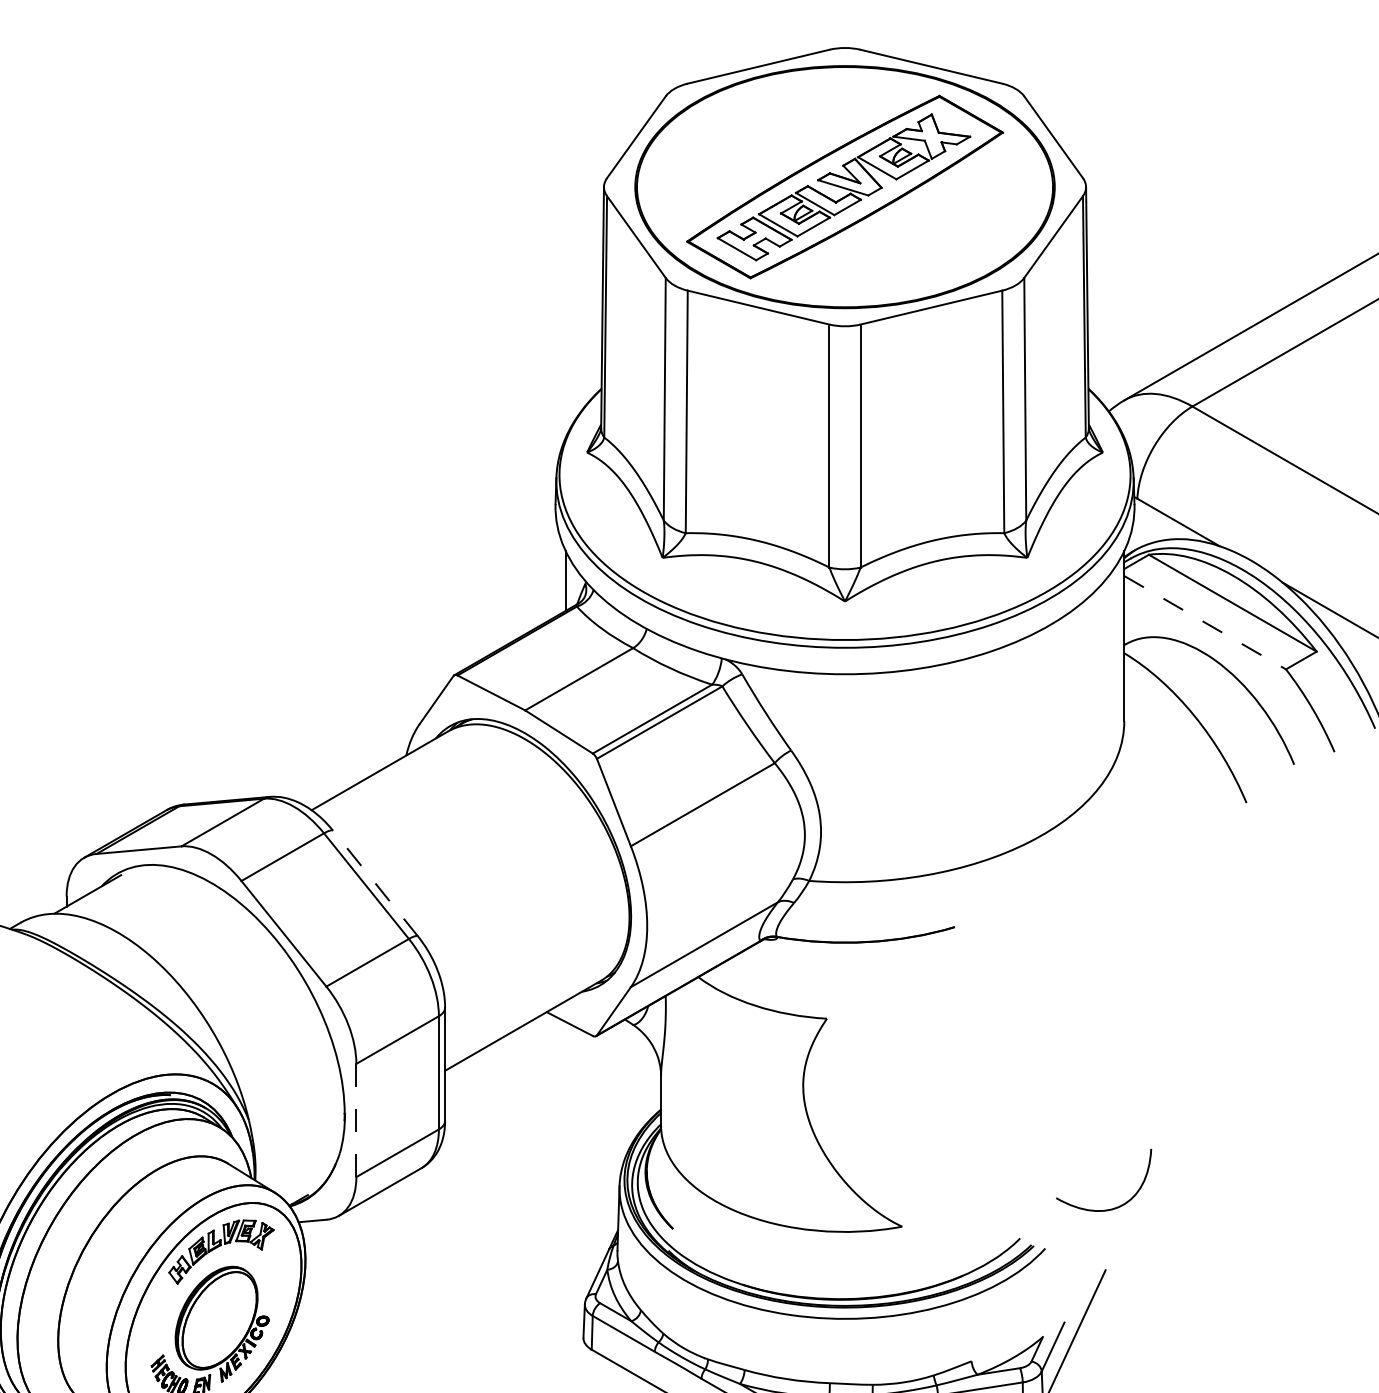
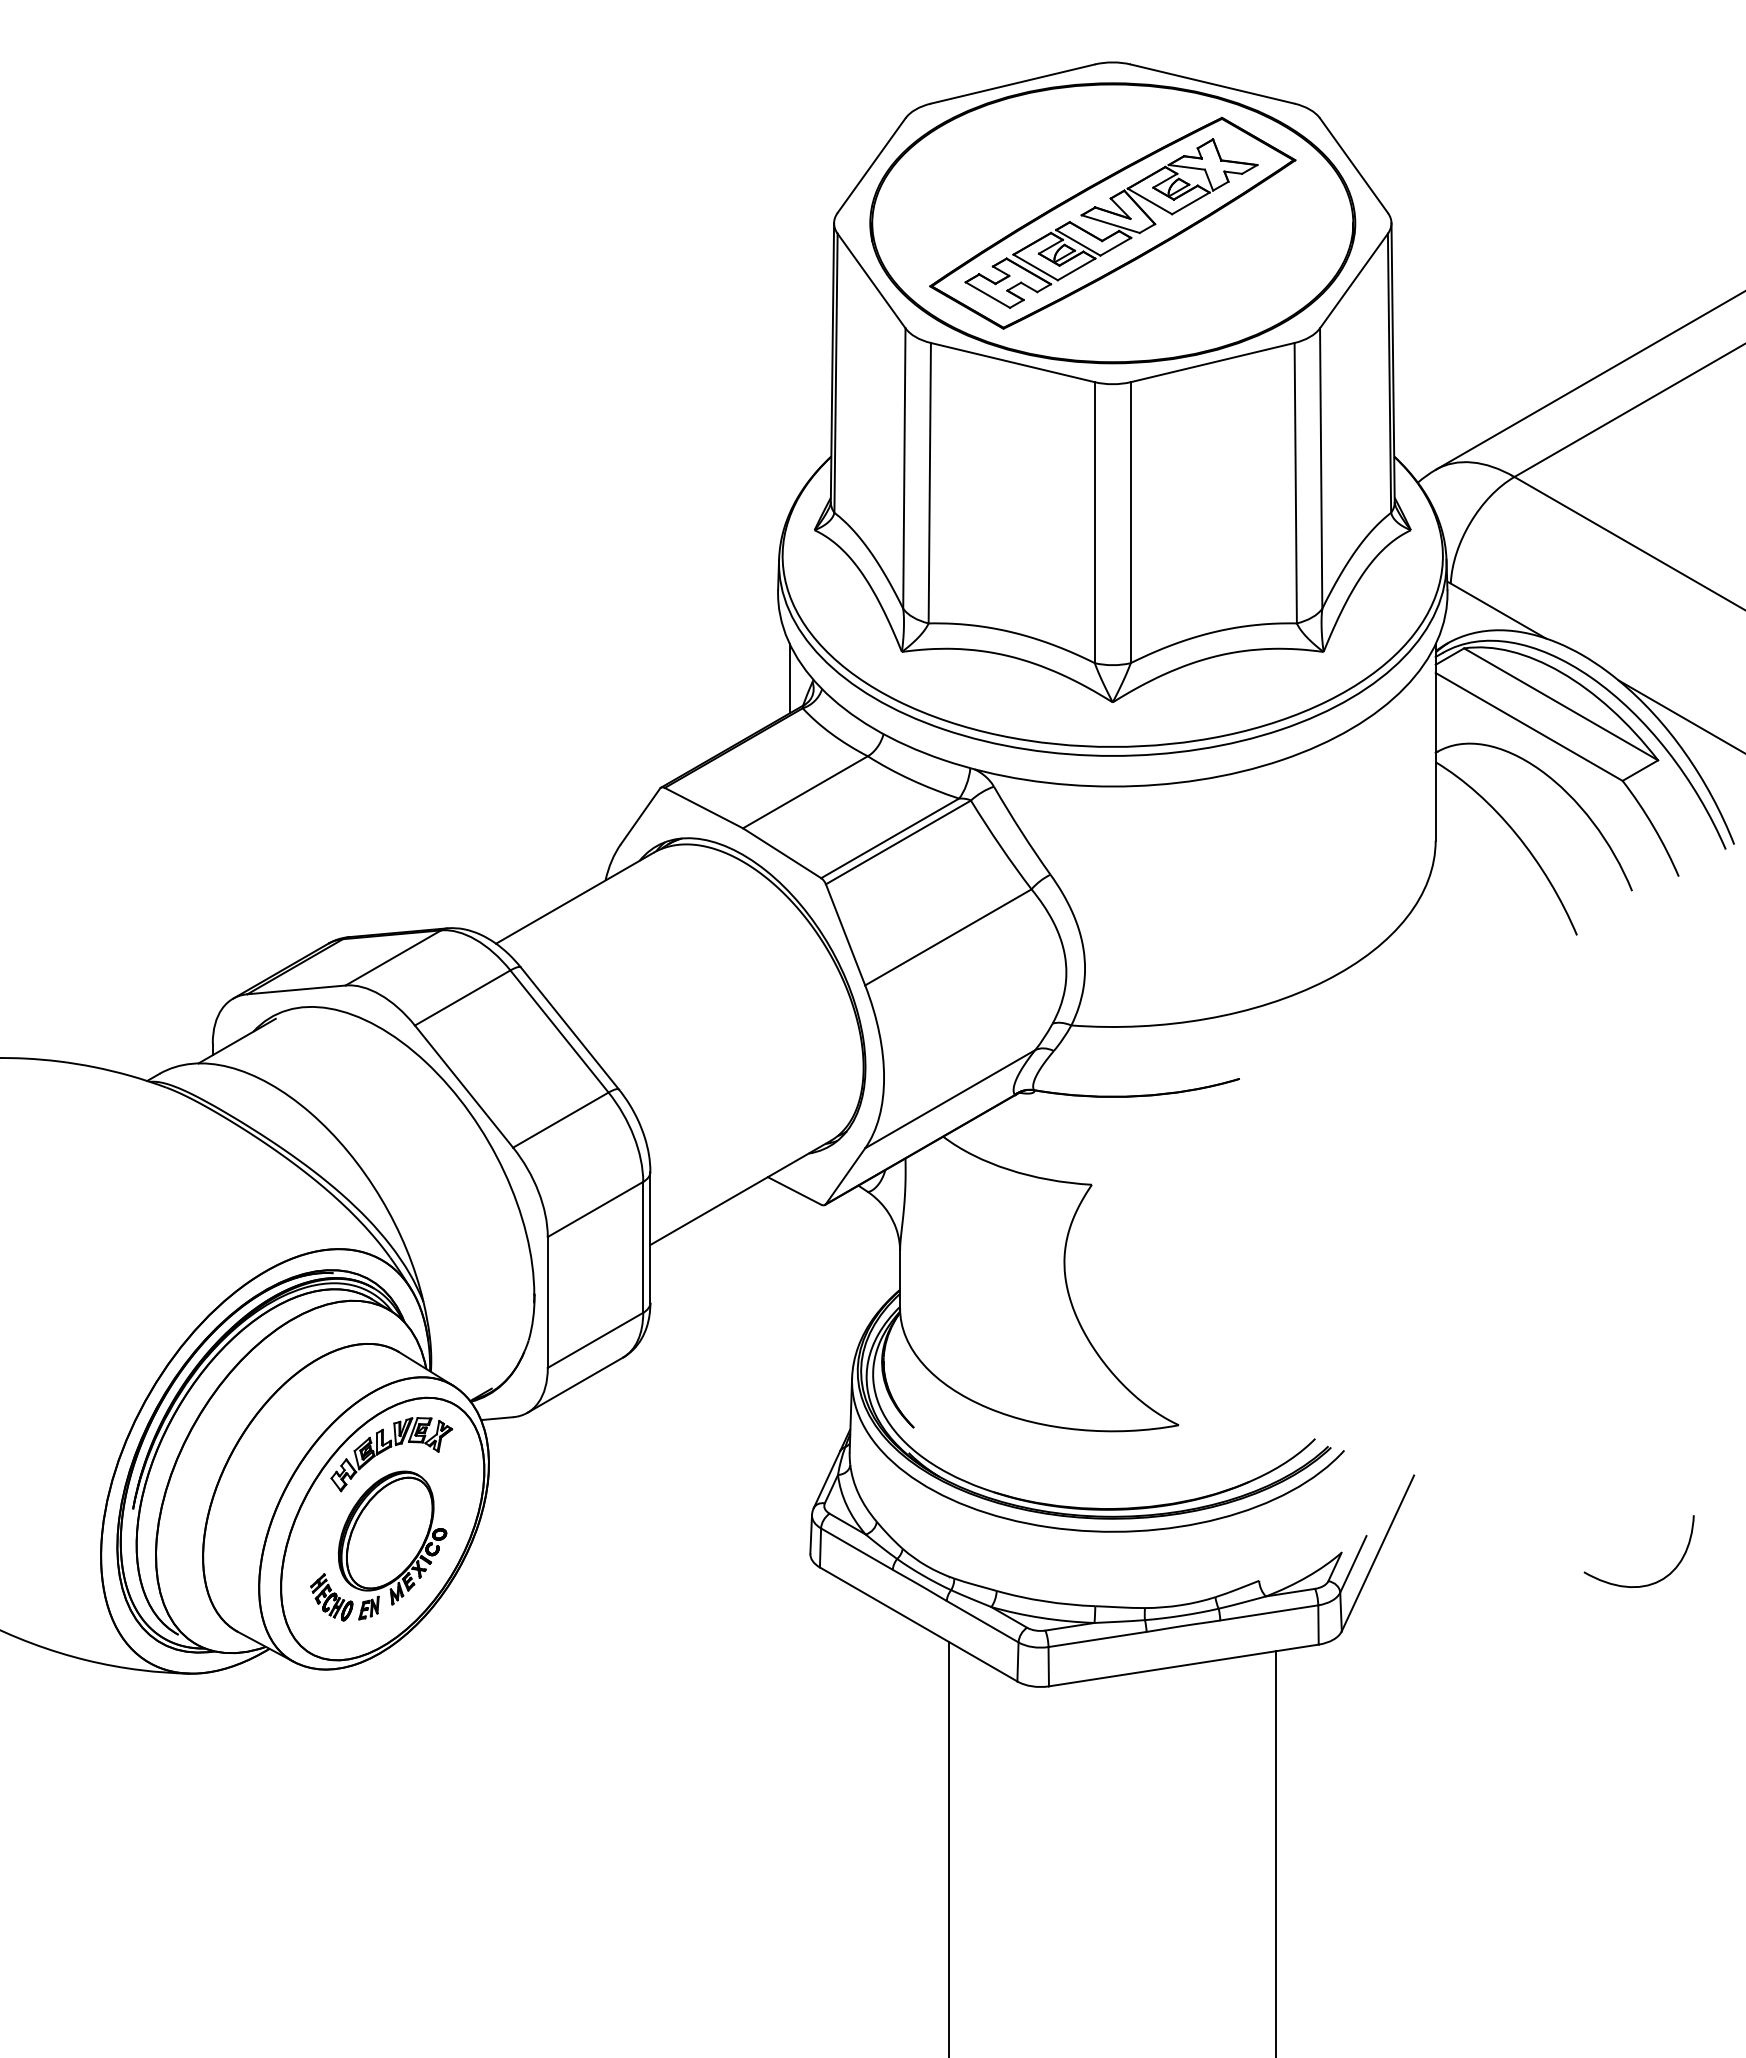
line: (1205, 622) -> (1529, 726), dashed -> solid
line: (375, 883) -> (569, 1028), dashed -> solid
line: (356, 1120) -> (547, 1302), dashed -> solid
curve: (1110, 1208) -> (1646, 1584), moved

